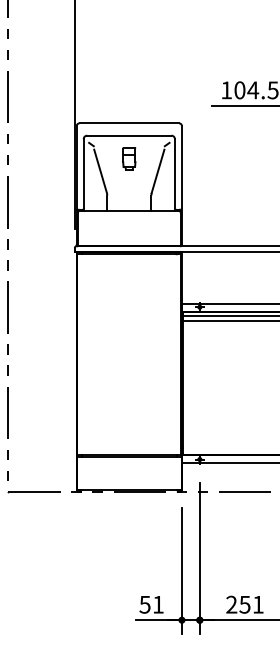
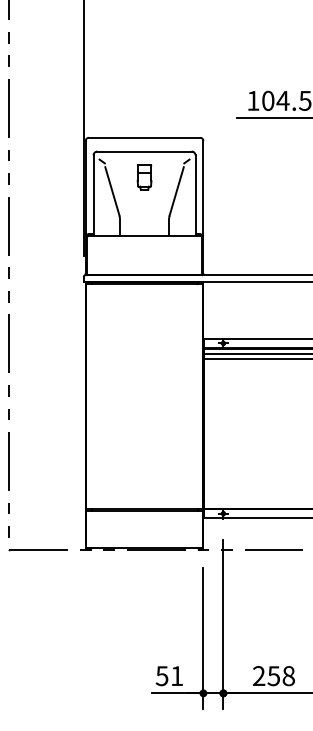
text: (258, 605) -> (288, 676), 251 -> 258

